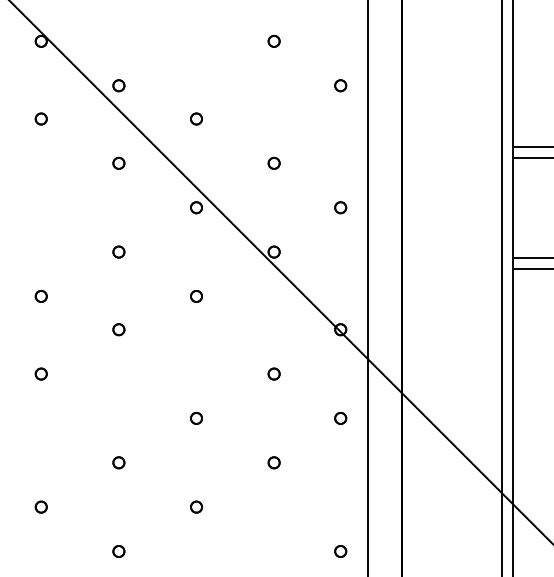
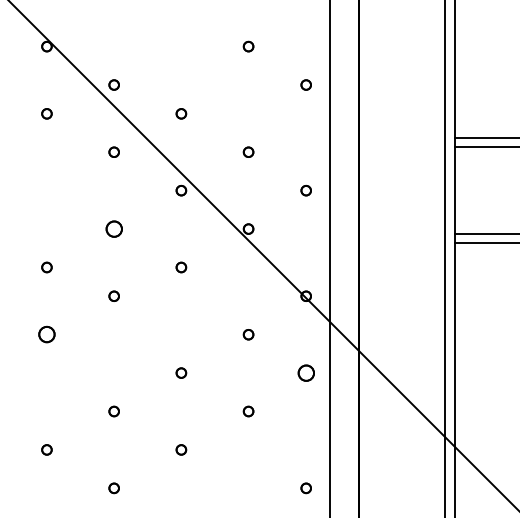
part: (118, 251) -> (113, 228), size x1.6
part: (40, 373) -> (46, 334), size x1.6
part: (339, 417) -> (305, 372), size x1.6

